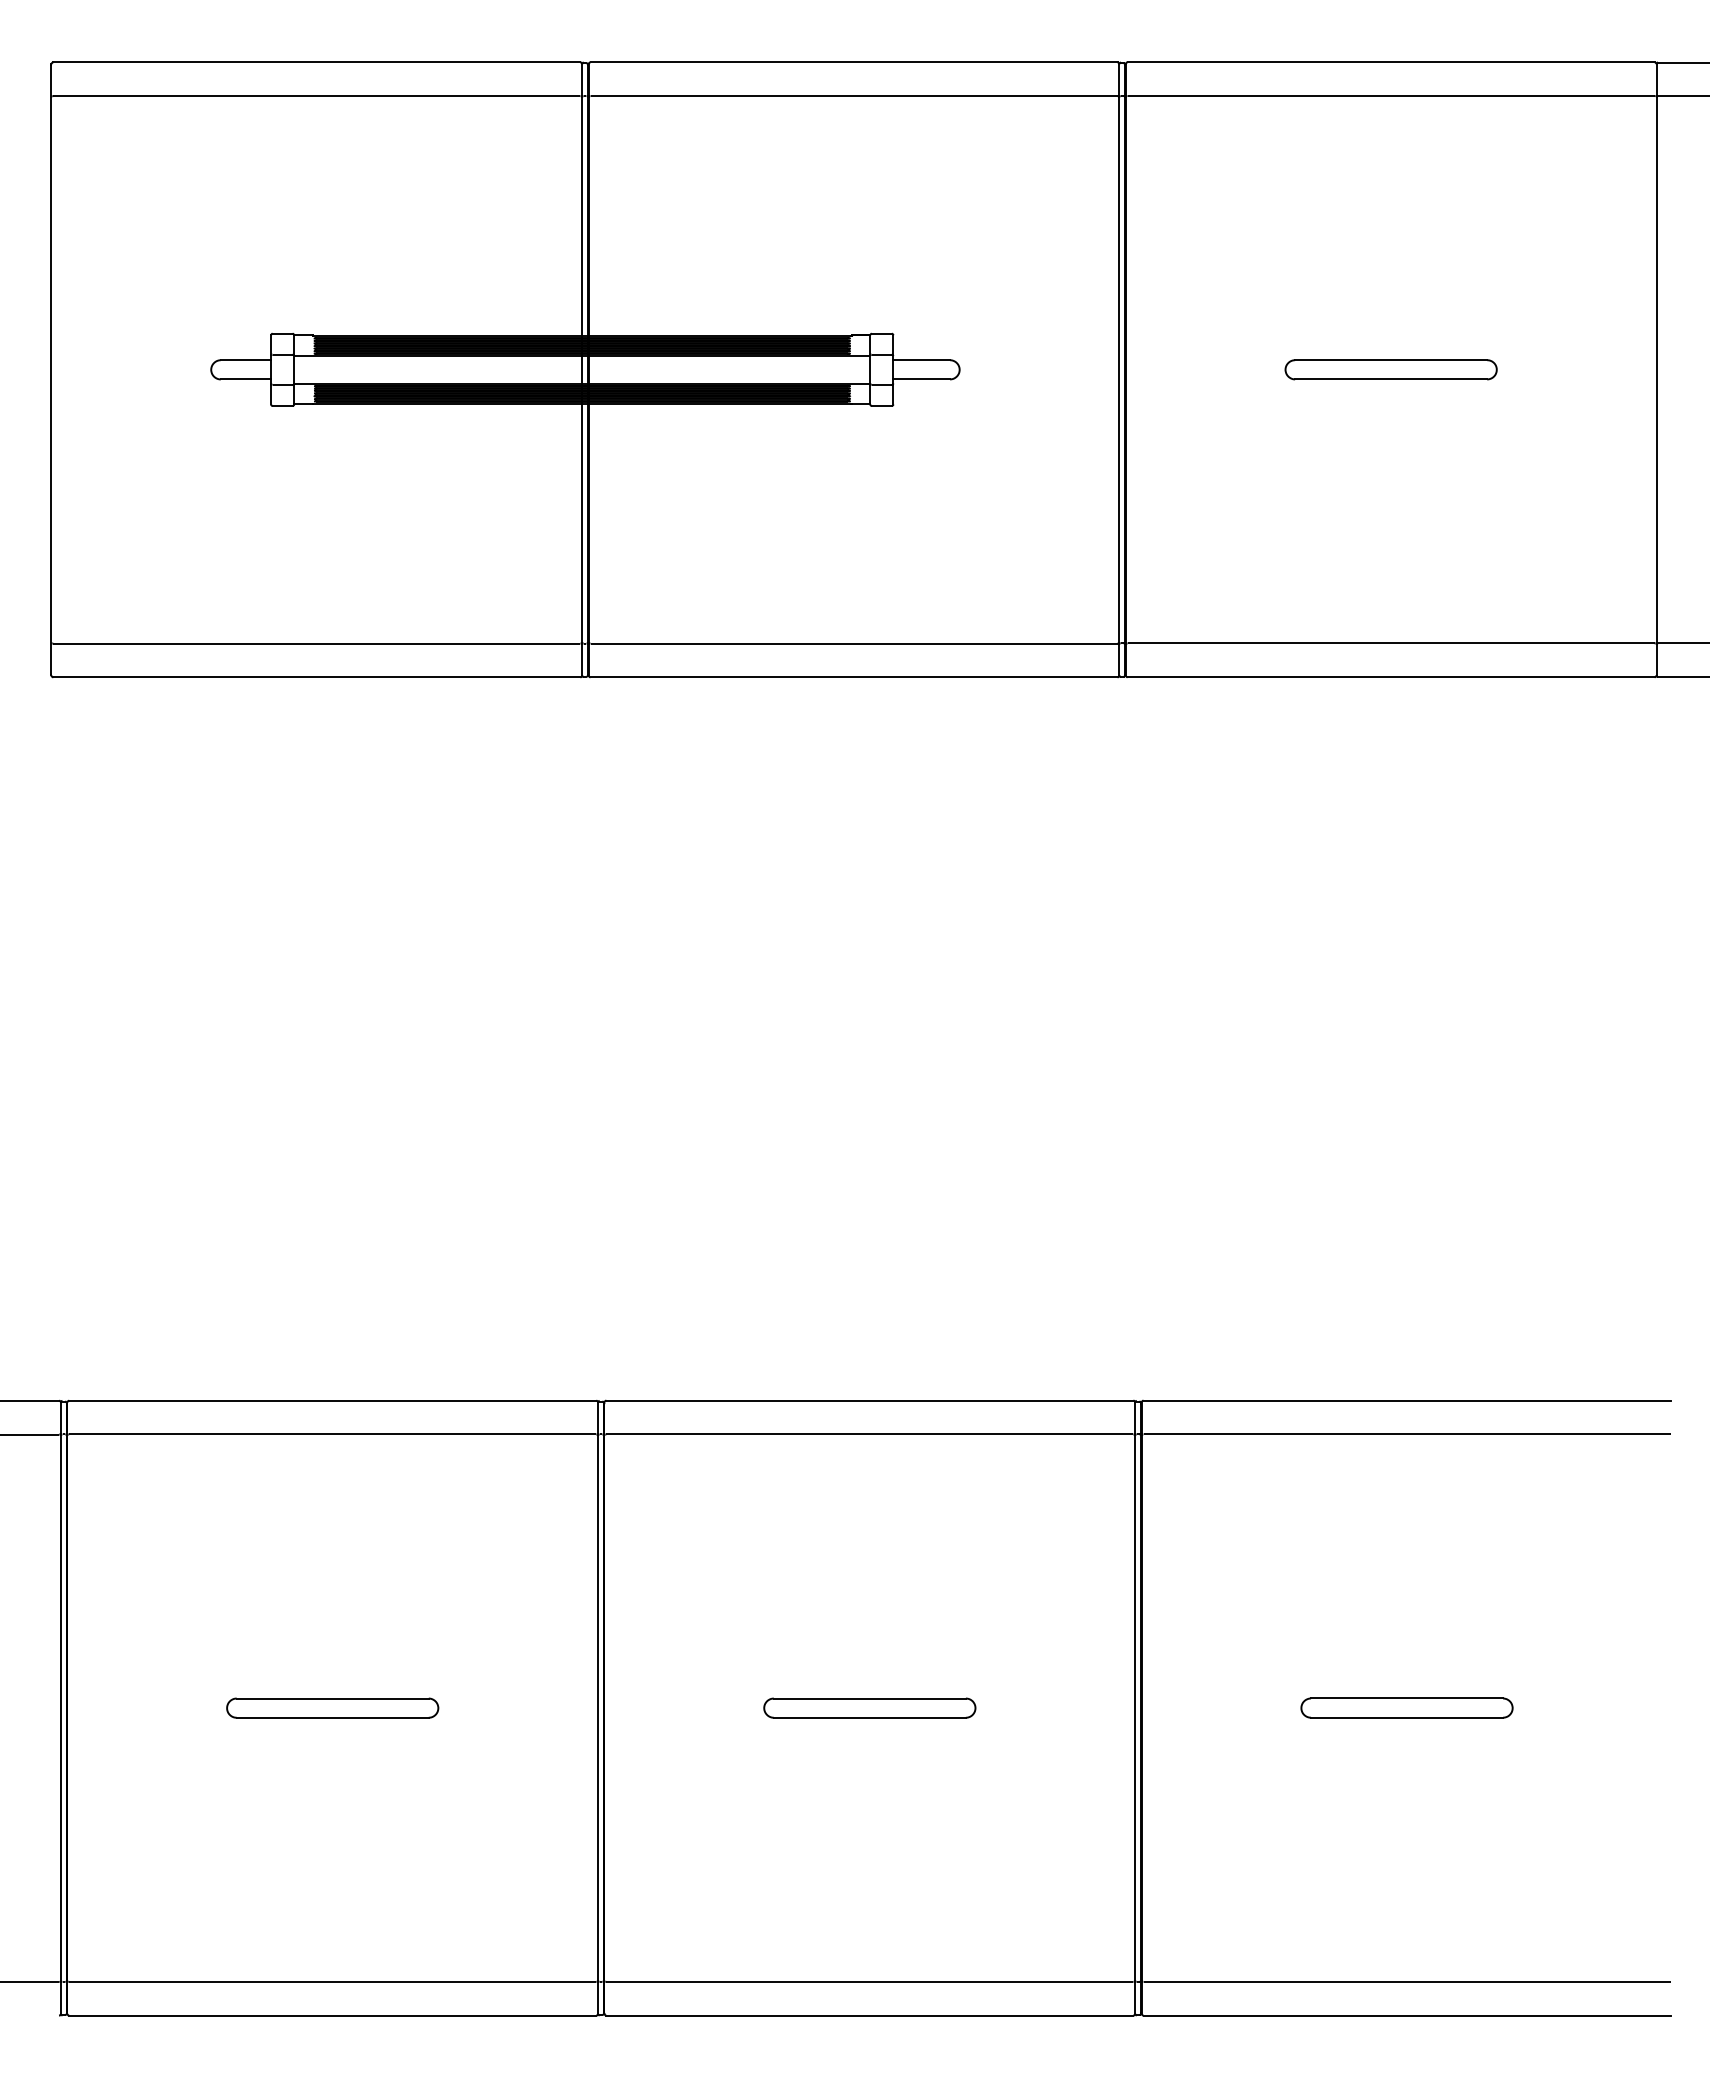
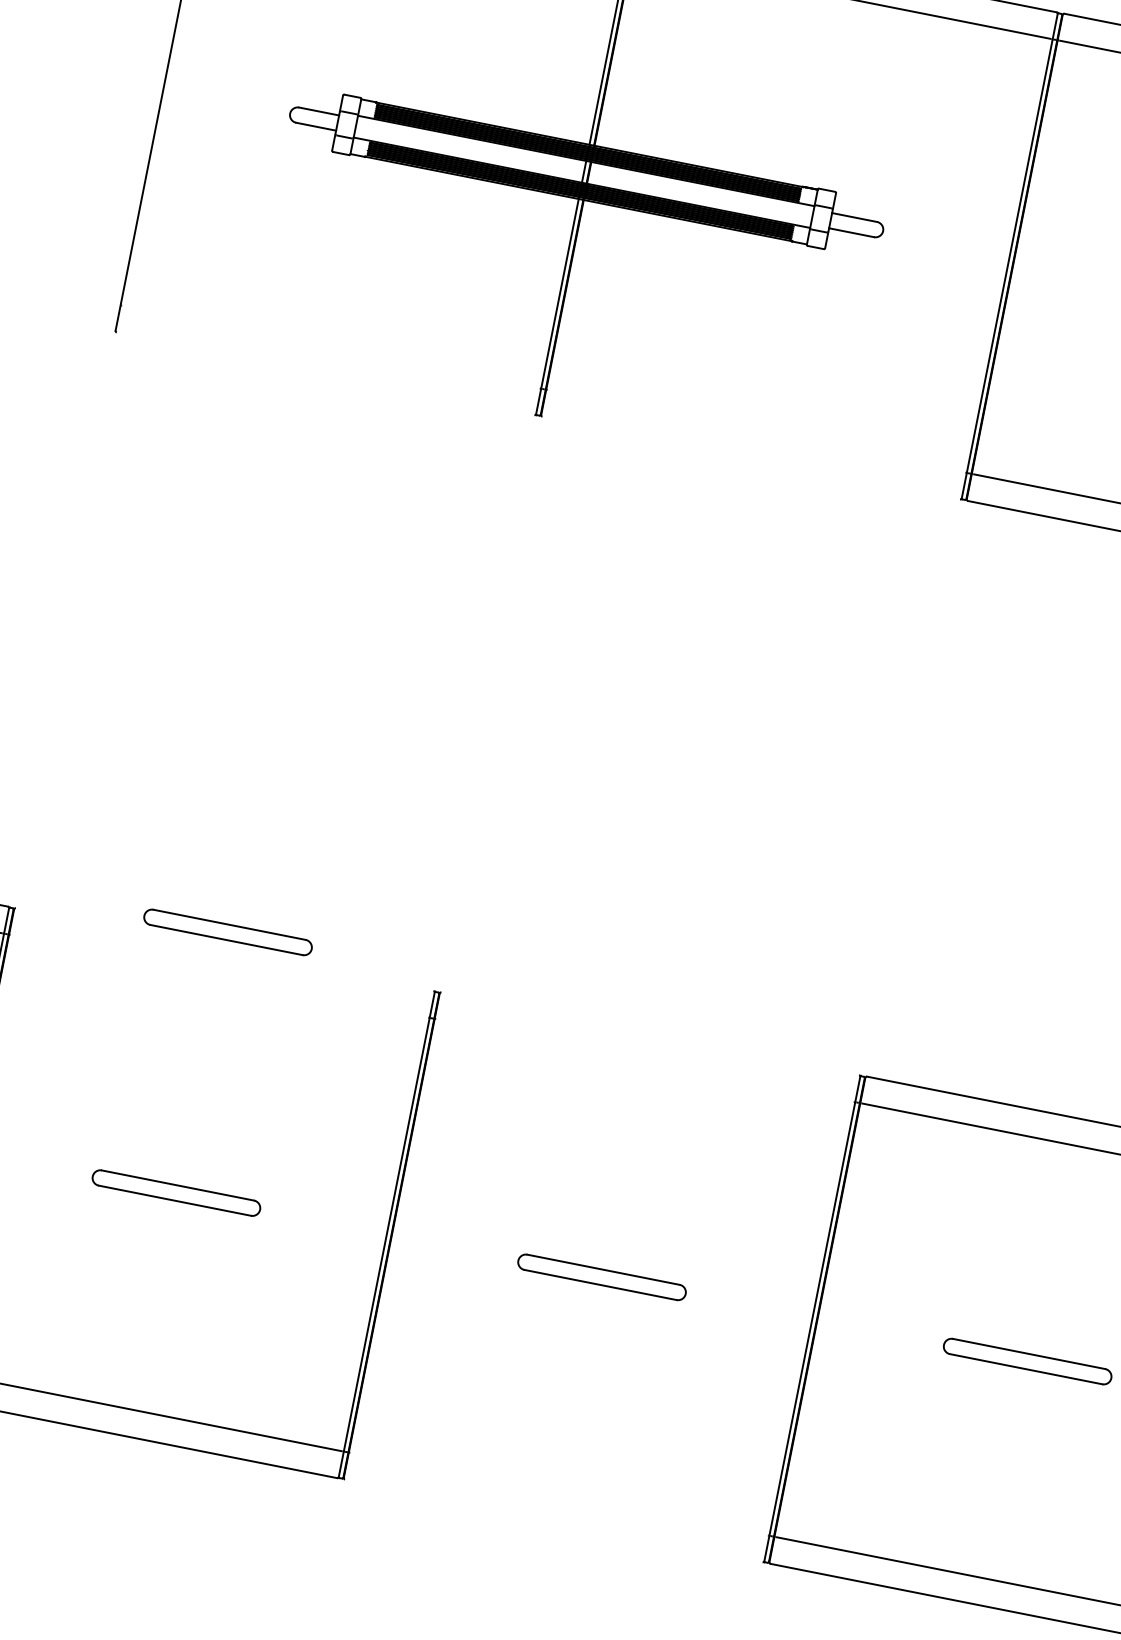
line: (316, 643) -> (330, 347), removed
line: (853, 643) -> (756, 431), removed
line: (316, 677) -> (325, 373), removed
line: (853, 677) -> (750, 458), removed
part: (332, 1378) -> (228, 931), added
line: (332, 1400) -> (224, 949), removed
line: (869, 1400) -> (650, 1033), removed
line: (332, 1434) -> (219, 976), removed
line: (869, 1434) -> (644, 1060), removed
line: (869, 1981) -> (558, 1493), removed
line: (869, 2015) -> (553, 1520), removed

